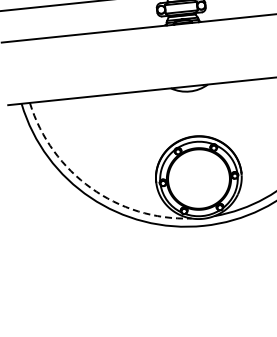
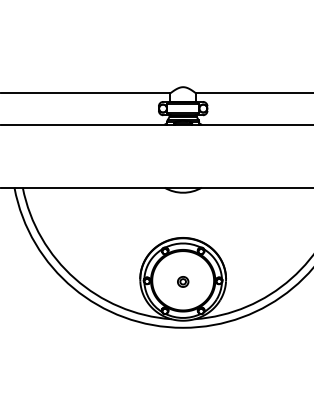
part: (199, 179) -> (183, 281), added
arc: (90, 187) -> (74, 278), dashed -> solid

